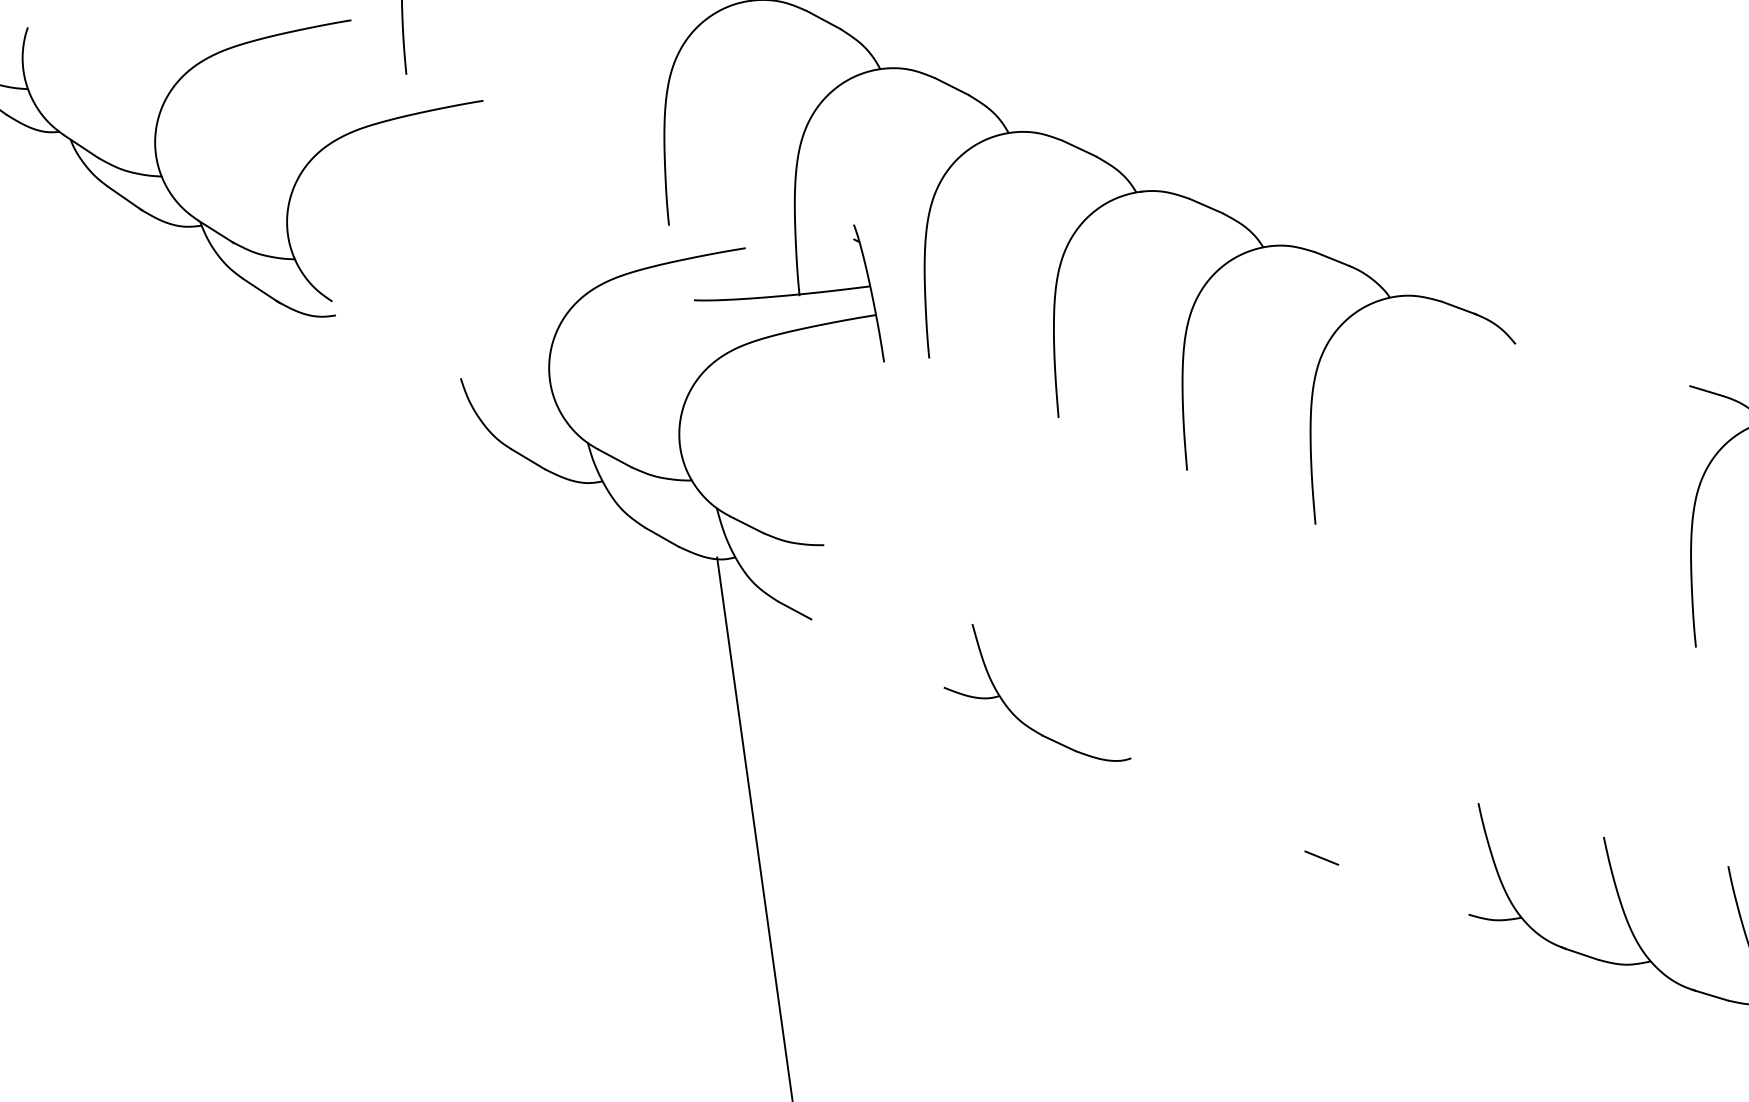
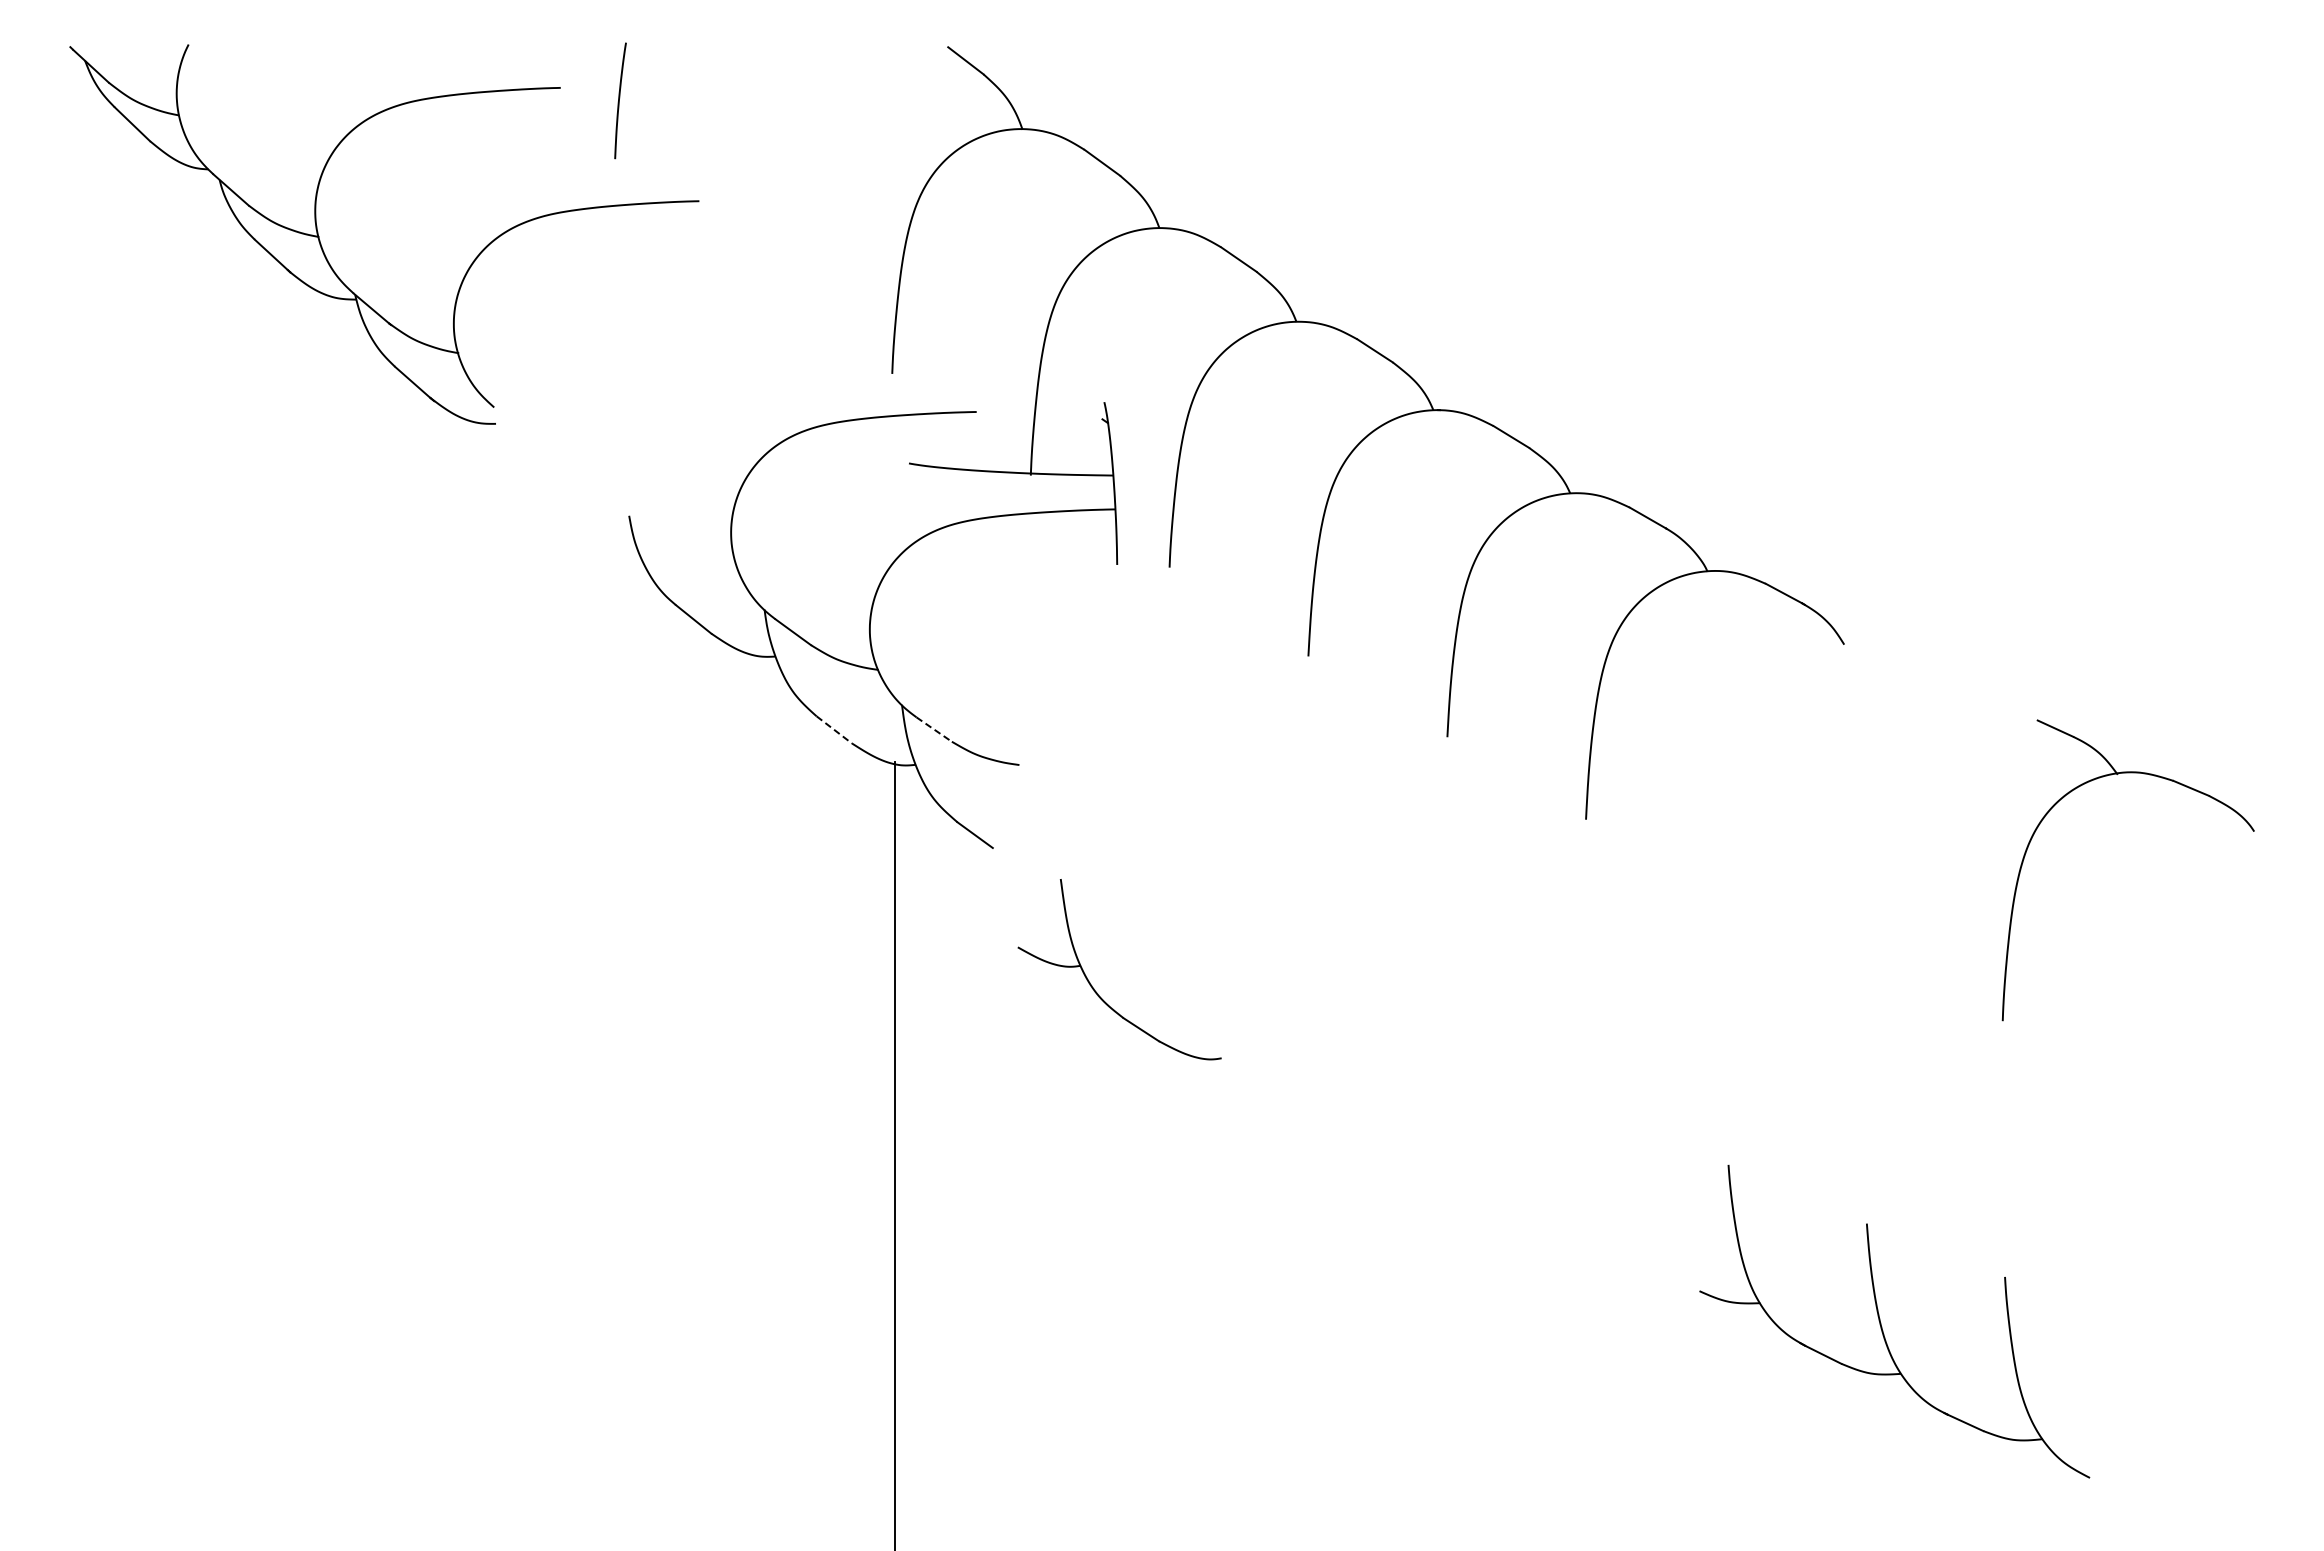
line: (747, 524) -> (934, 729), solid -> dashed
line: (661, 537) -> (834, 730), solid -> dashed
part: (1012, 711) -> (1092, 985), moved
line: (1321, 857) -> (1539, 1202), removed

